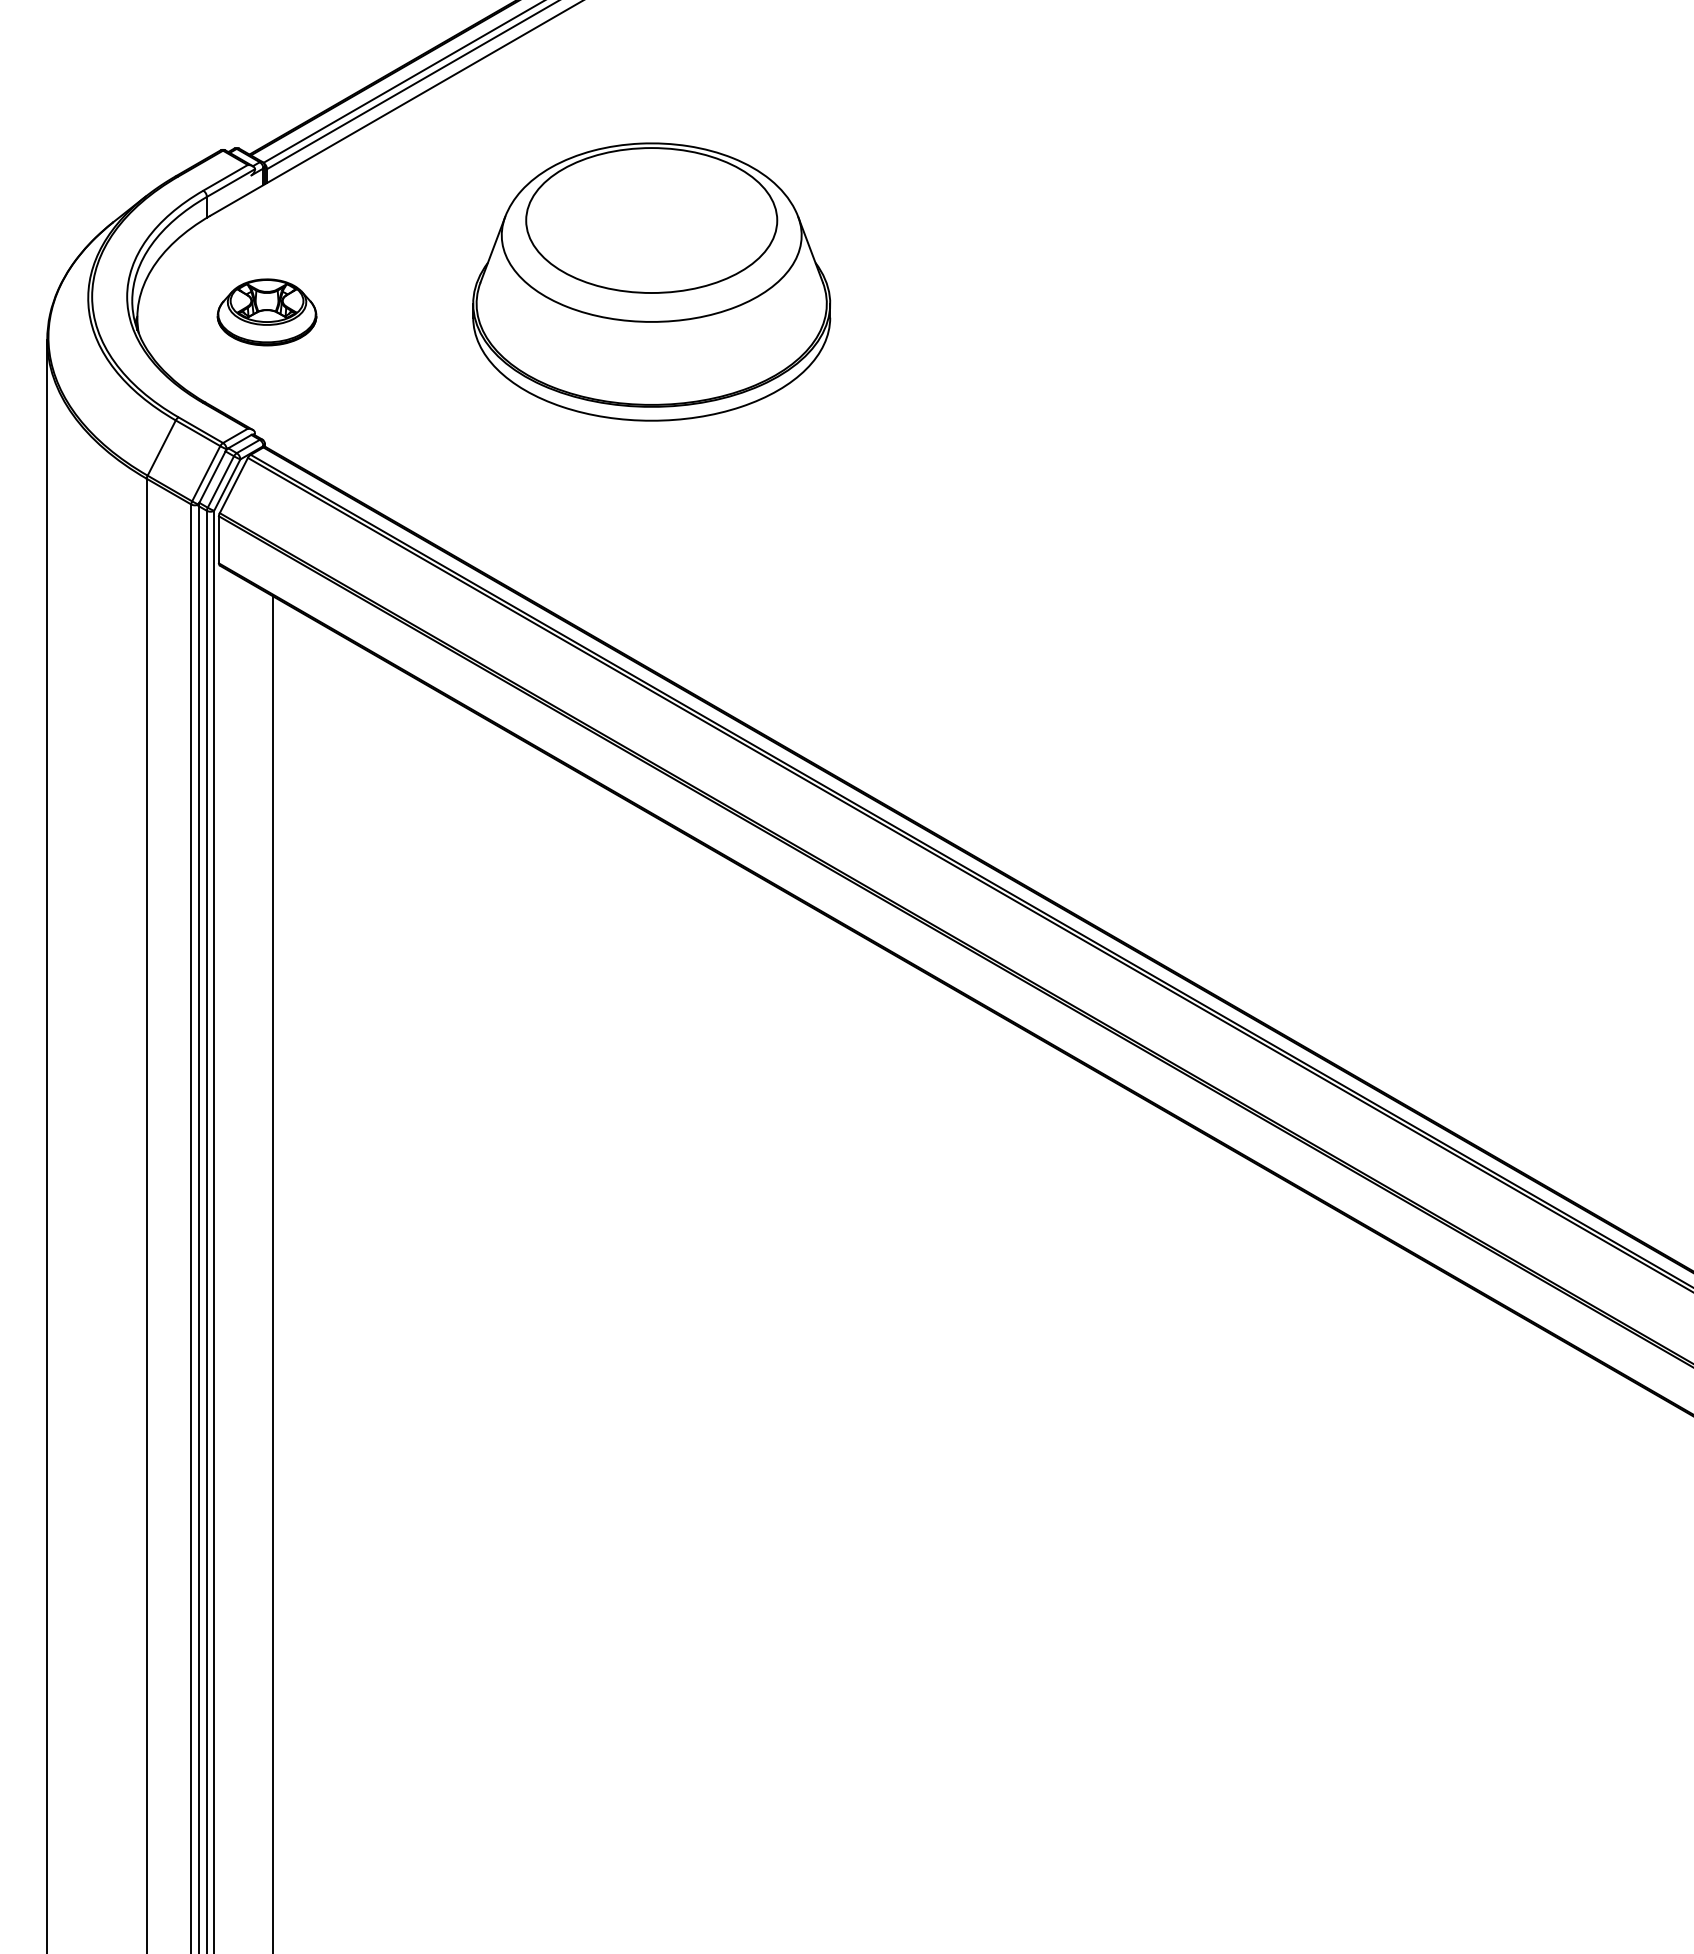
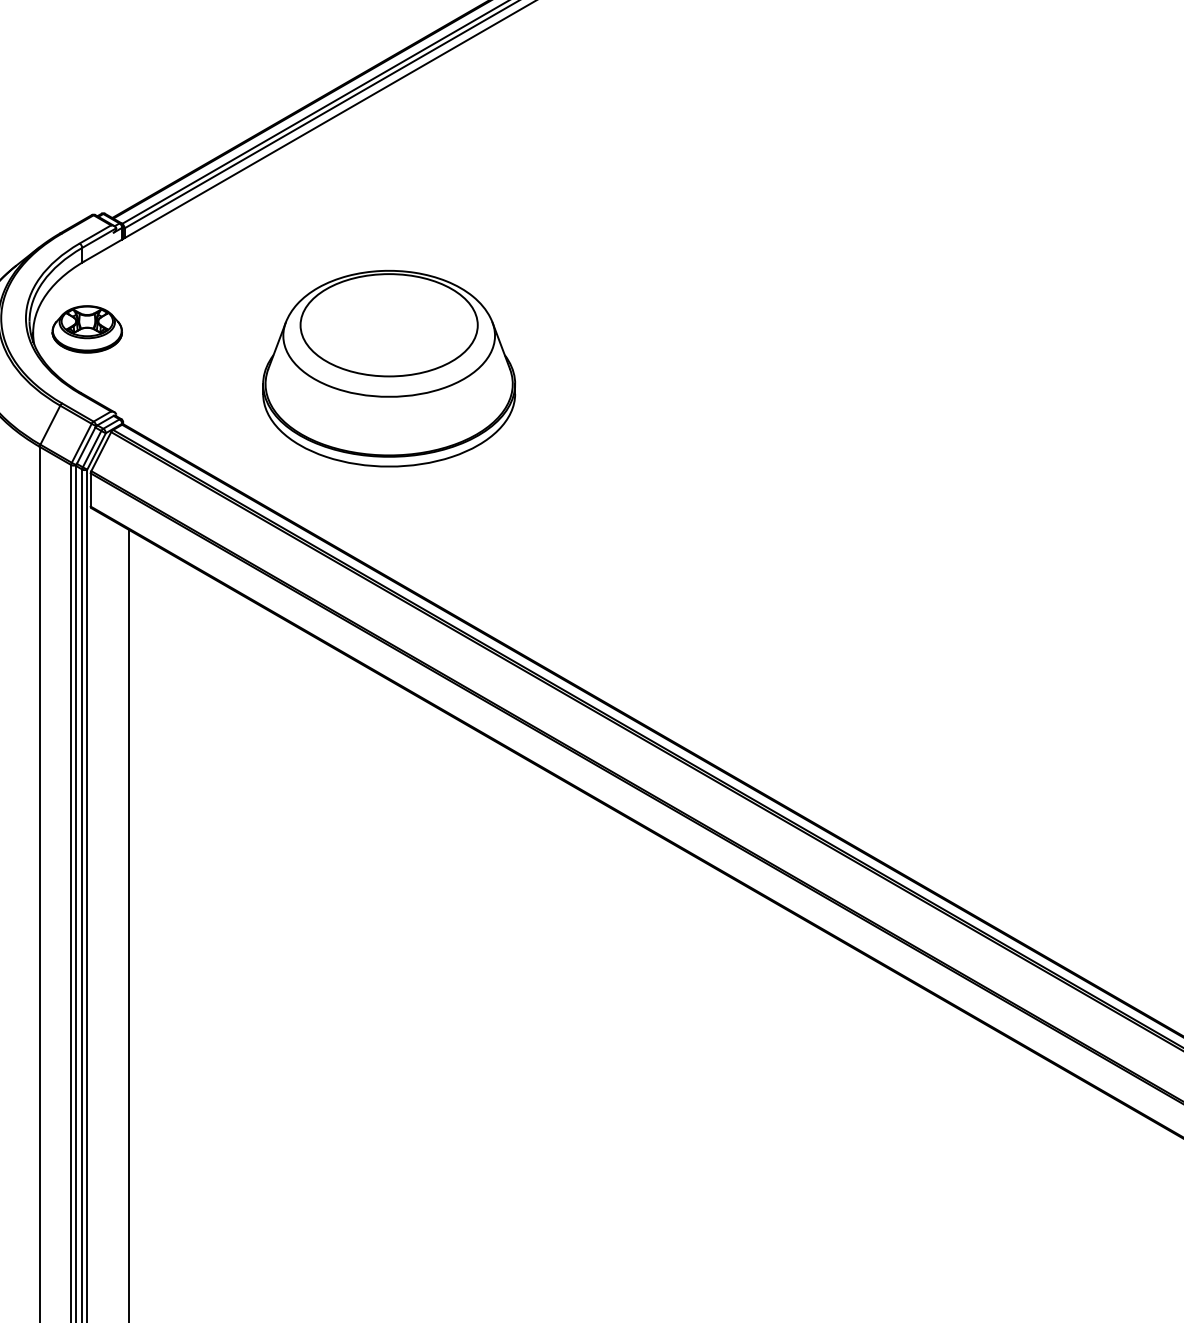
part: (651, 281) -> (389, 368), moved
part: (266, 312) -> (86, 329), moved

